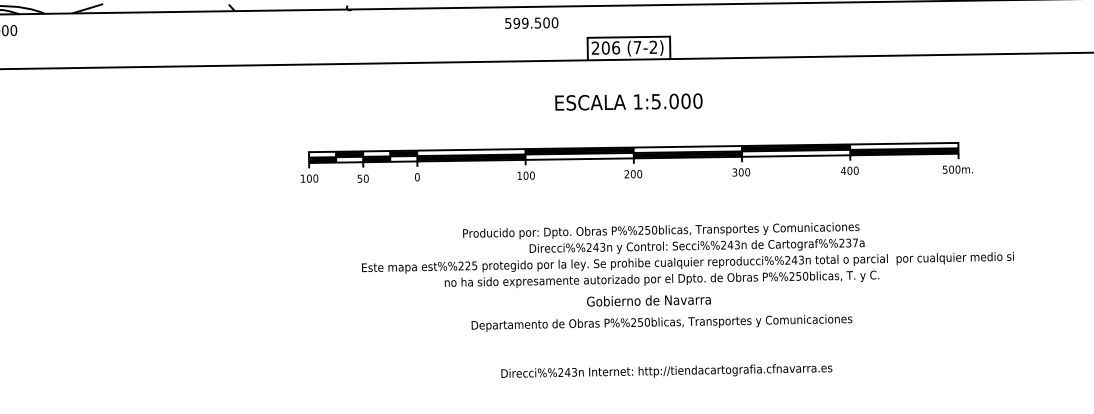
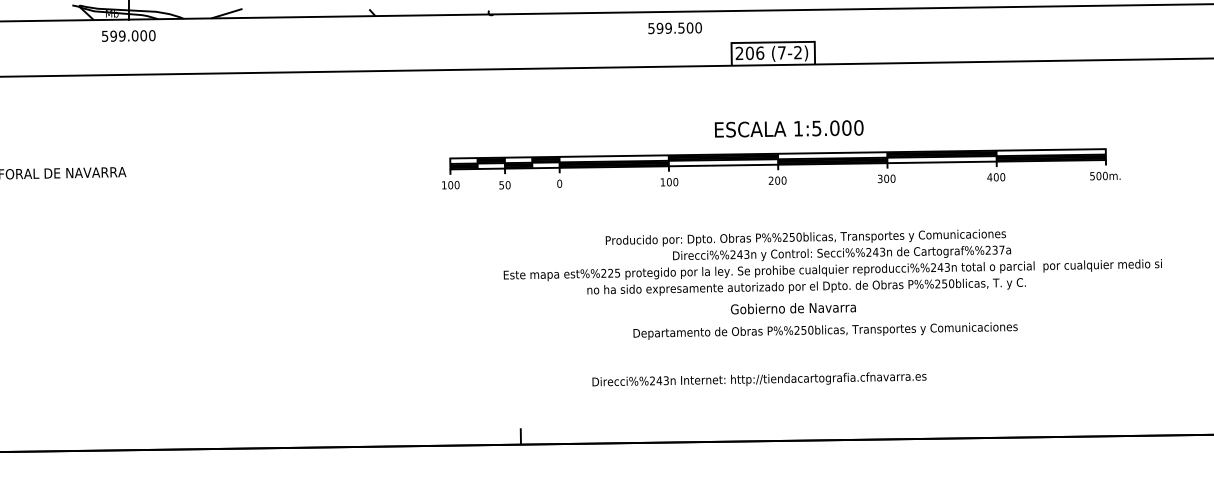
text: (628, 101) -> (788, 128), moved
text: (661, 322) -> (825, 330), moved
text: (666, 371) -> (759, 379), moved

